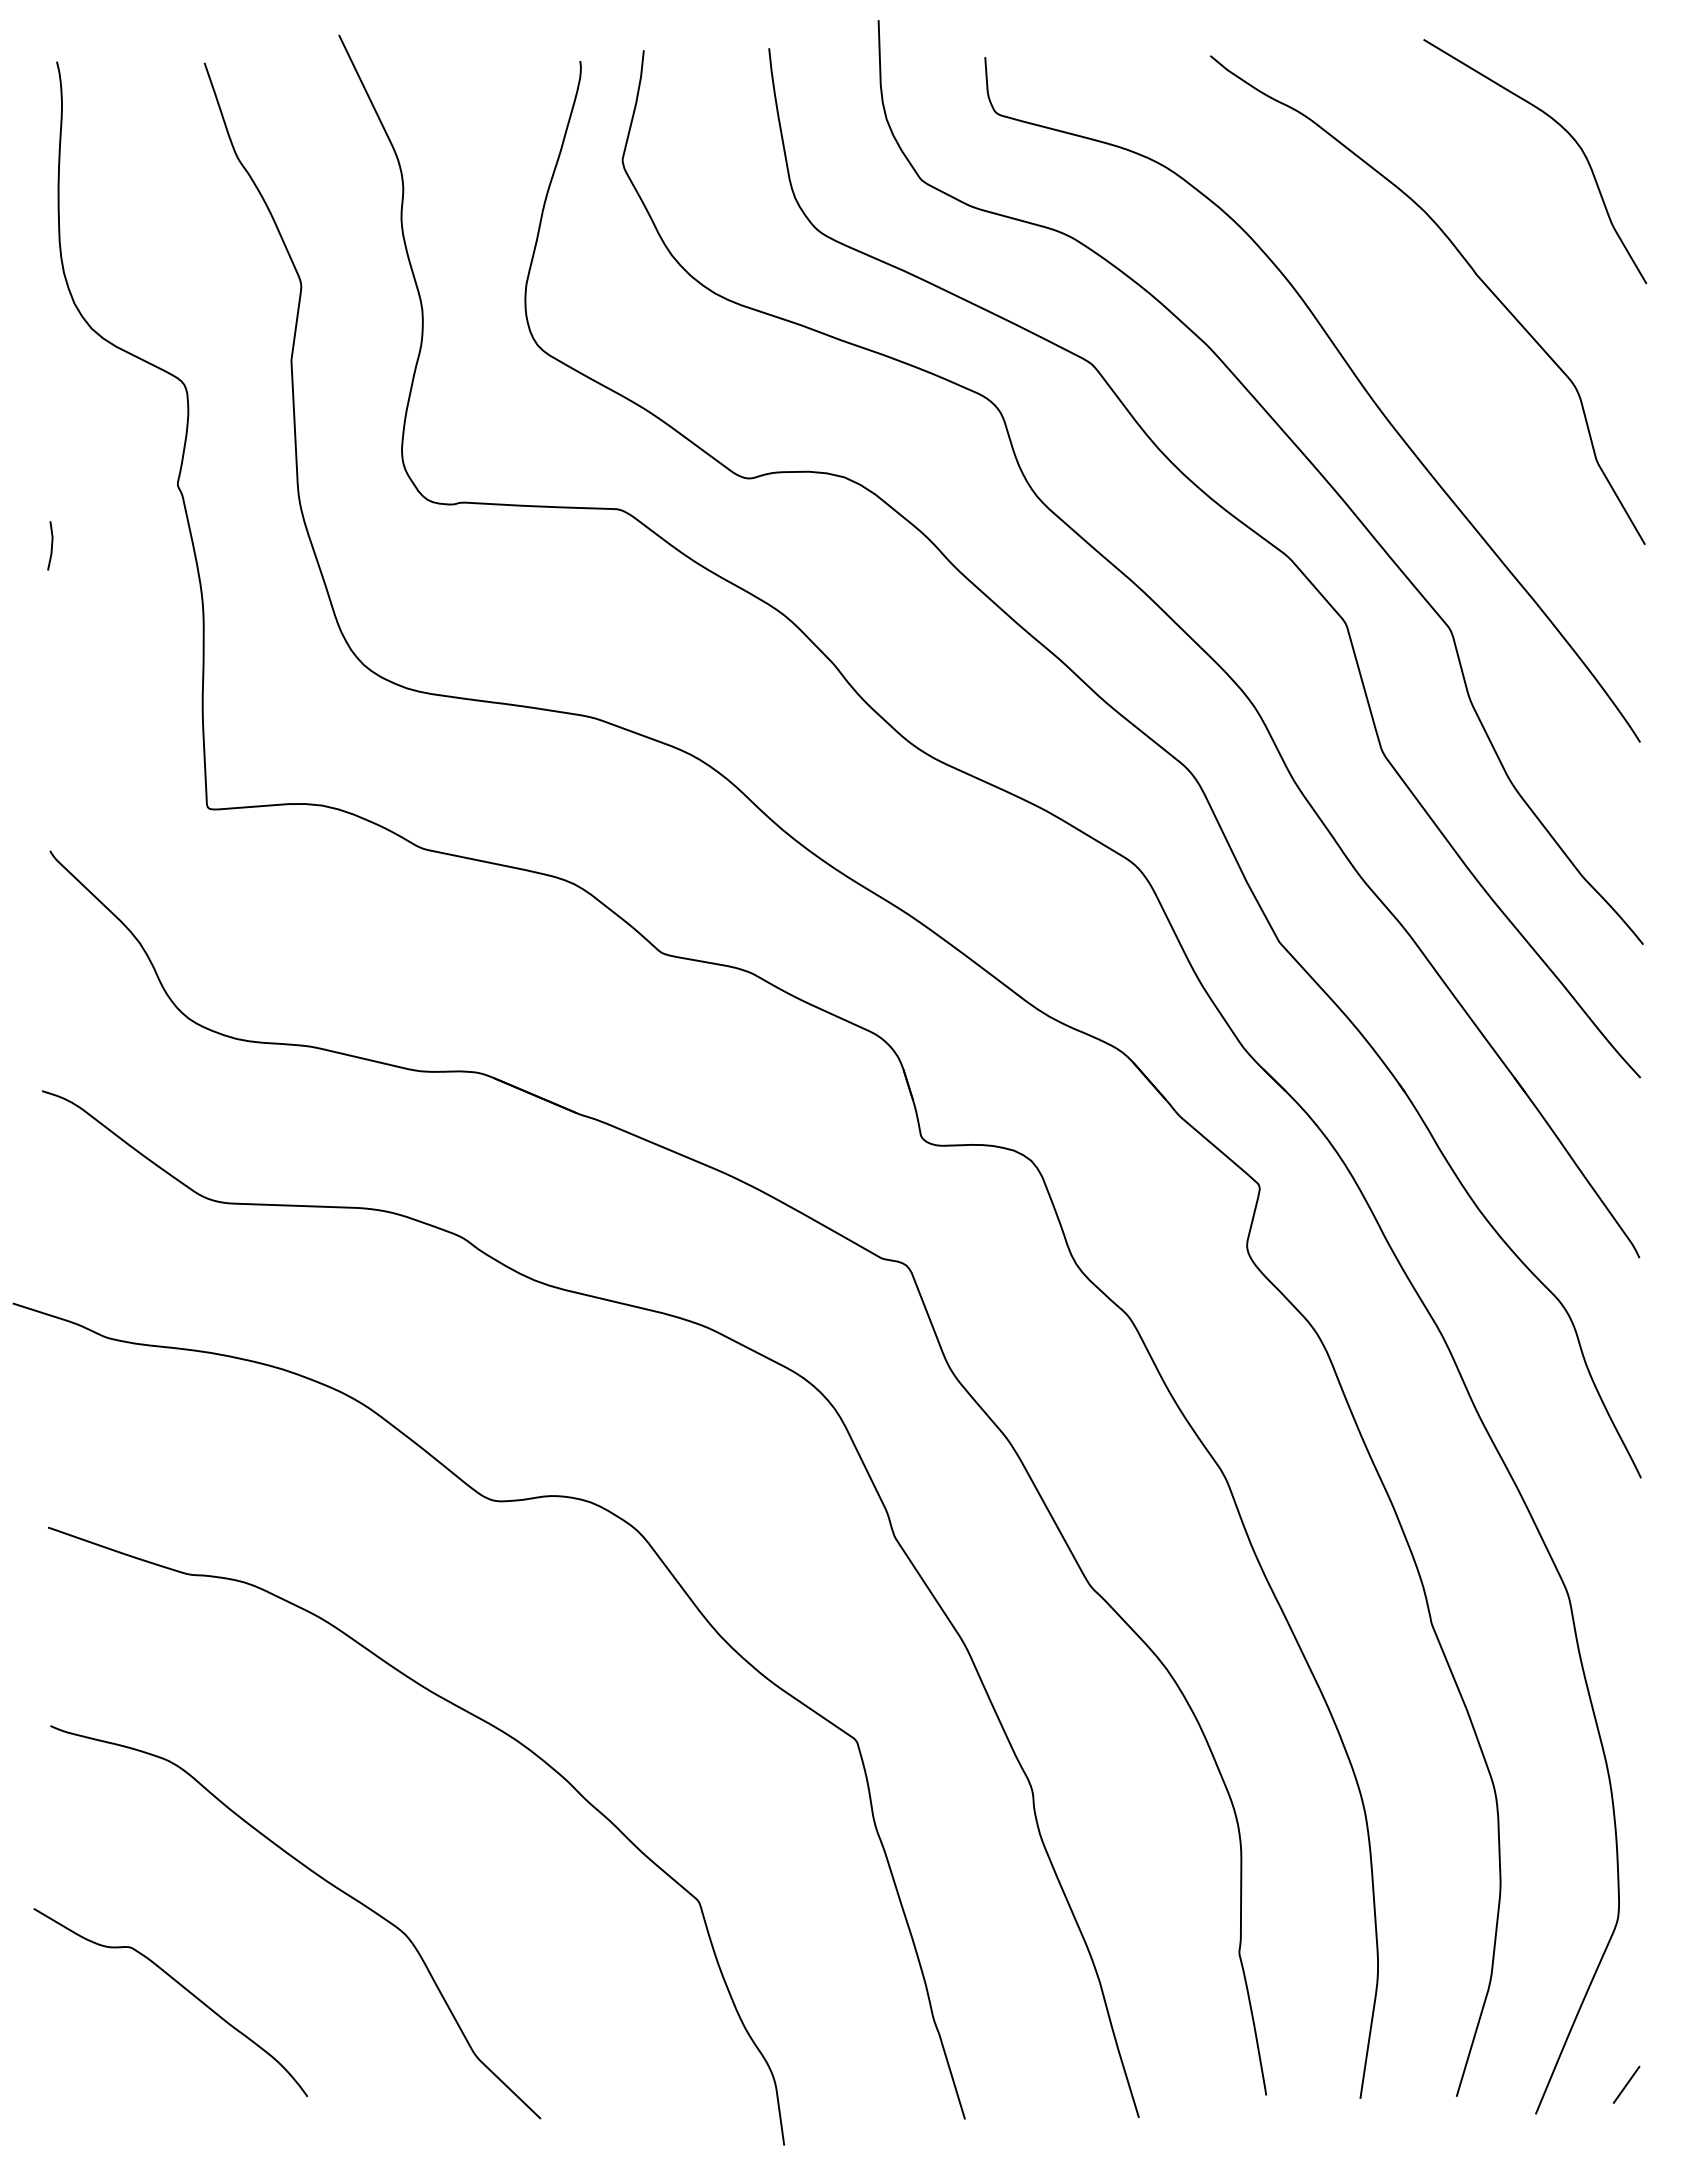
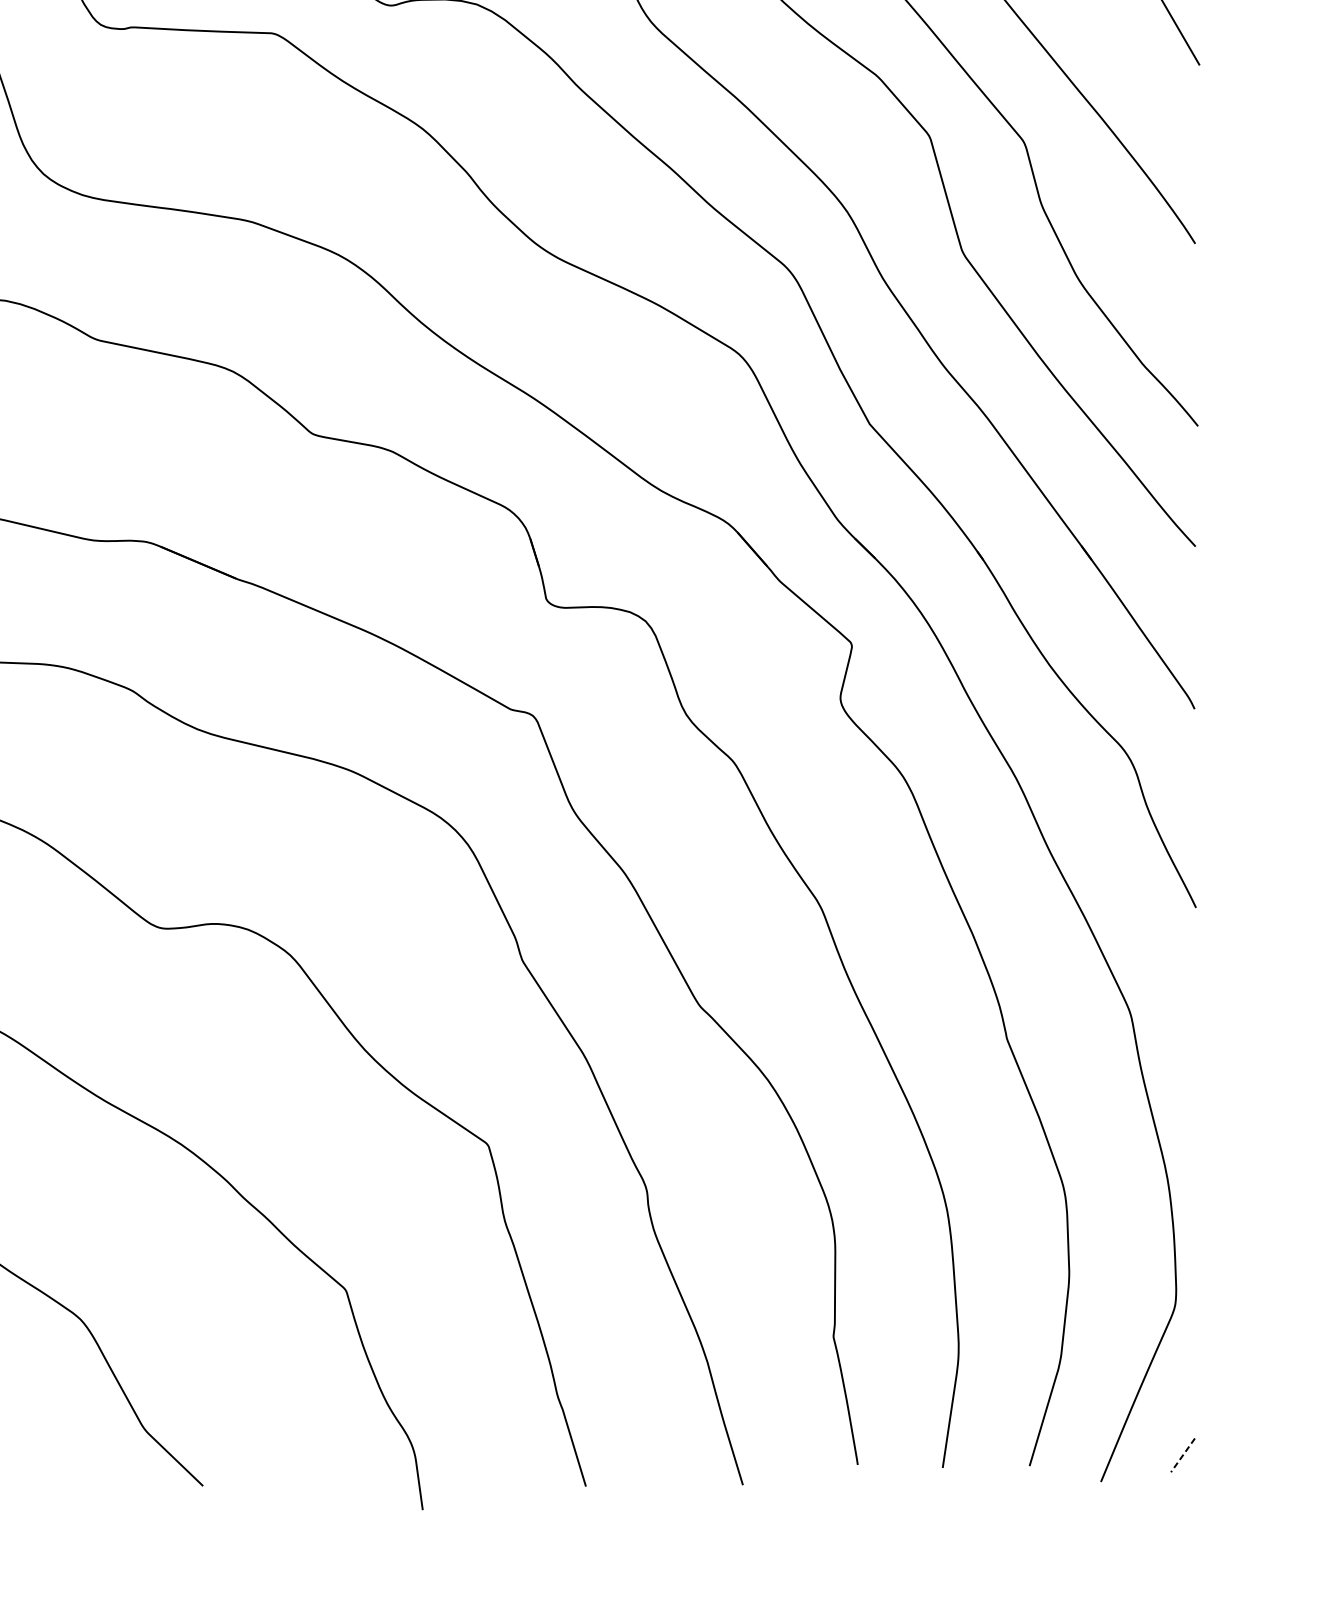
line: (1626, 2084) -> (1182, 1455), solid -> dashed

